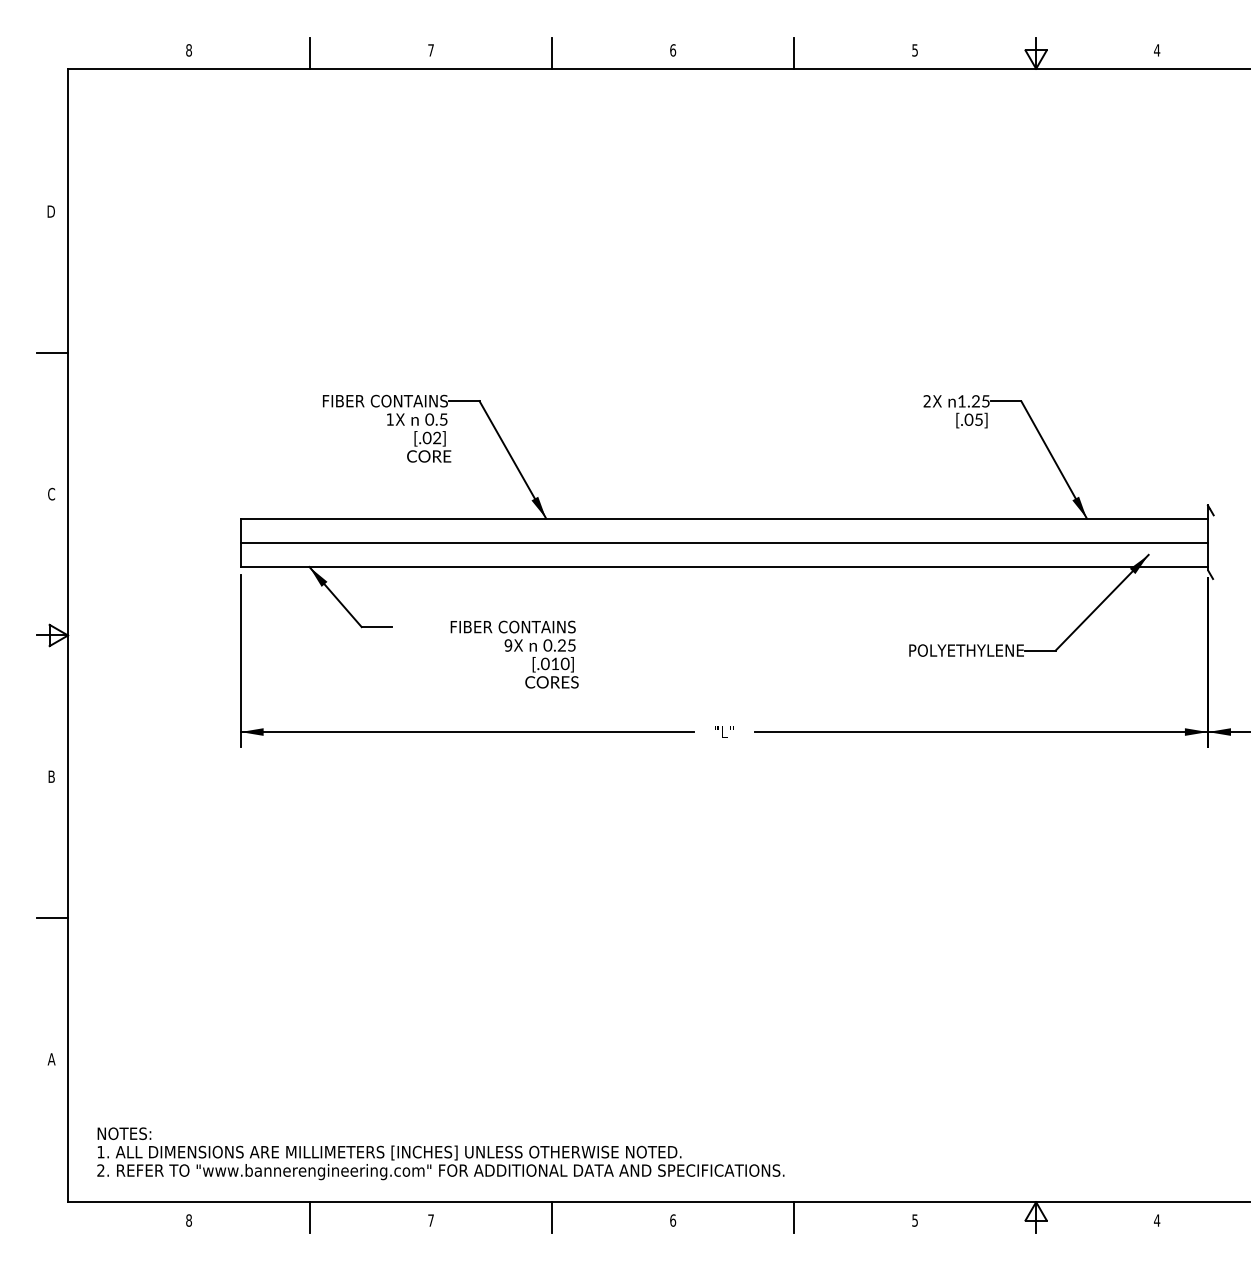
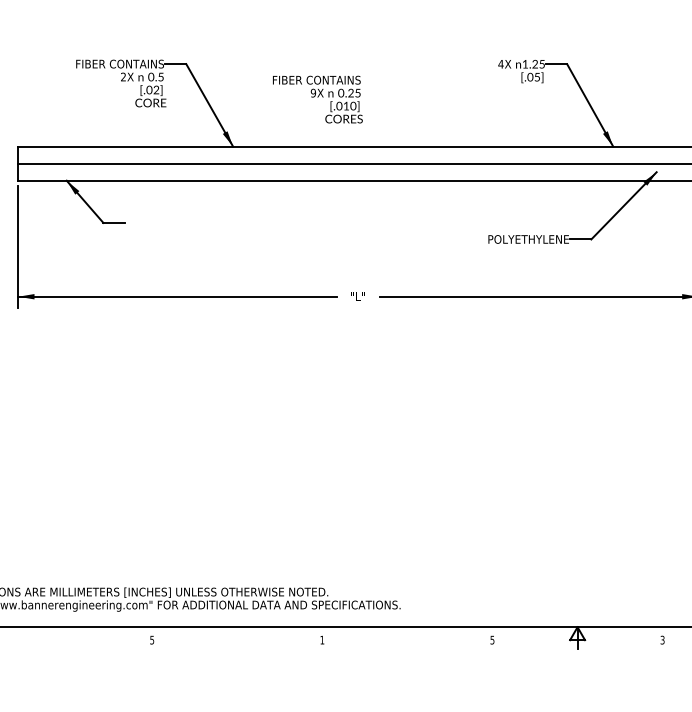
text: (927, 401) -> (501, 64), 2X -> 4X
text: (389, 419) -> (122, 77), 1X -> 2X
text: (514, 654) -> (317, 99), moved
line: (310, 1217) -> (67, 638), removed
line: (552, 1217) -> (237, 638), removed
line: (794, 1217) -> (407, 638), removed
text: (430, 1220) -> (151, 640), 7 -> 5
text: (673, 1220) -> (322, 640), 6 -> 1
text: (1157, 1220) -> (662, 640), 4 -> 3

